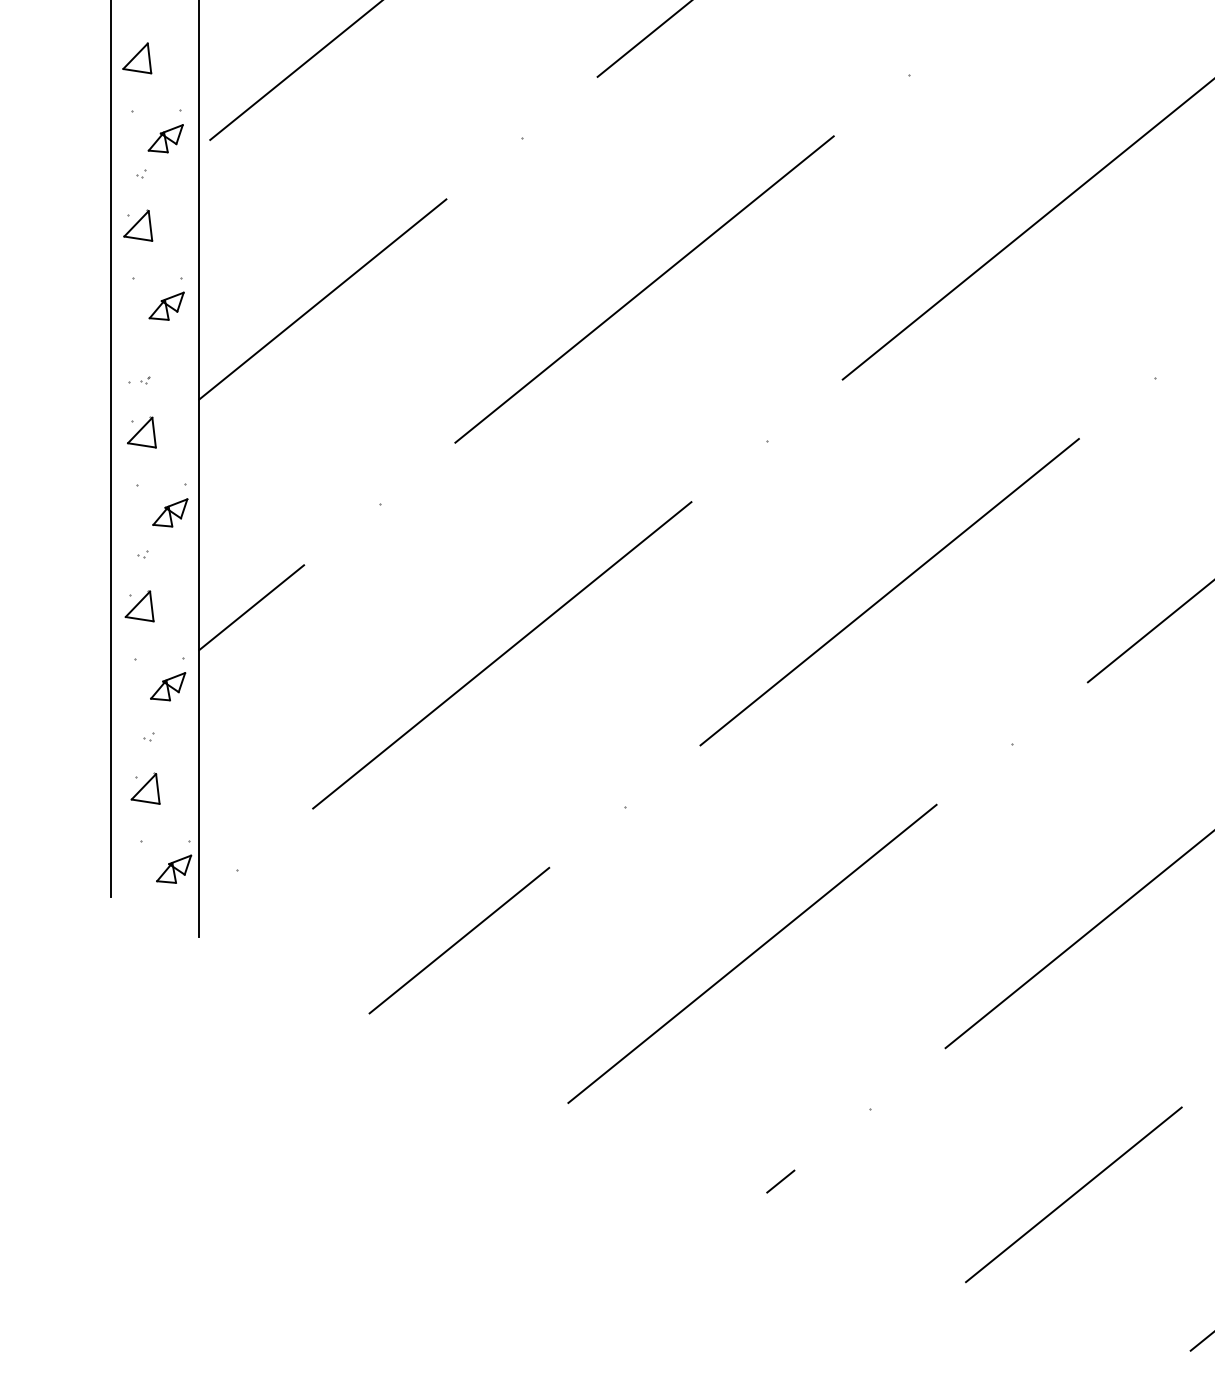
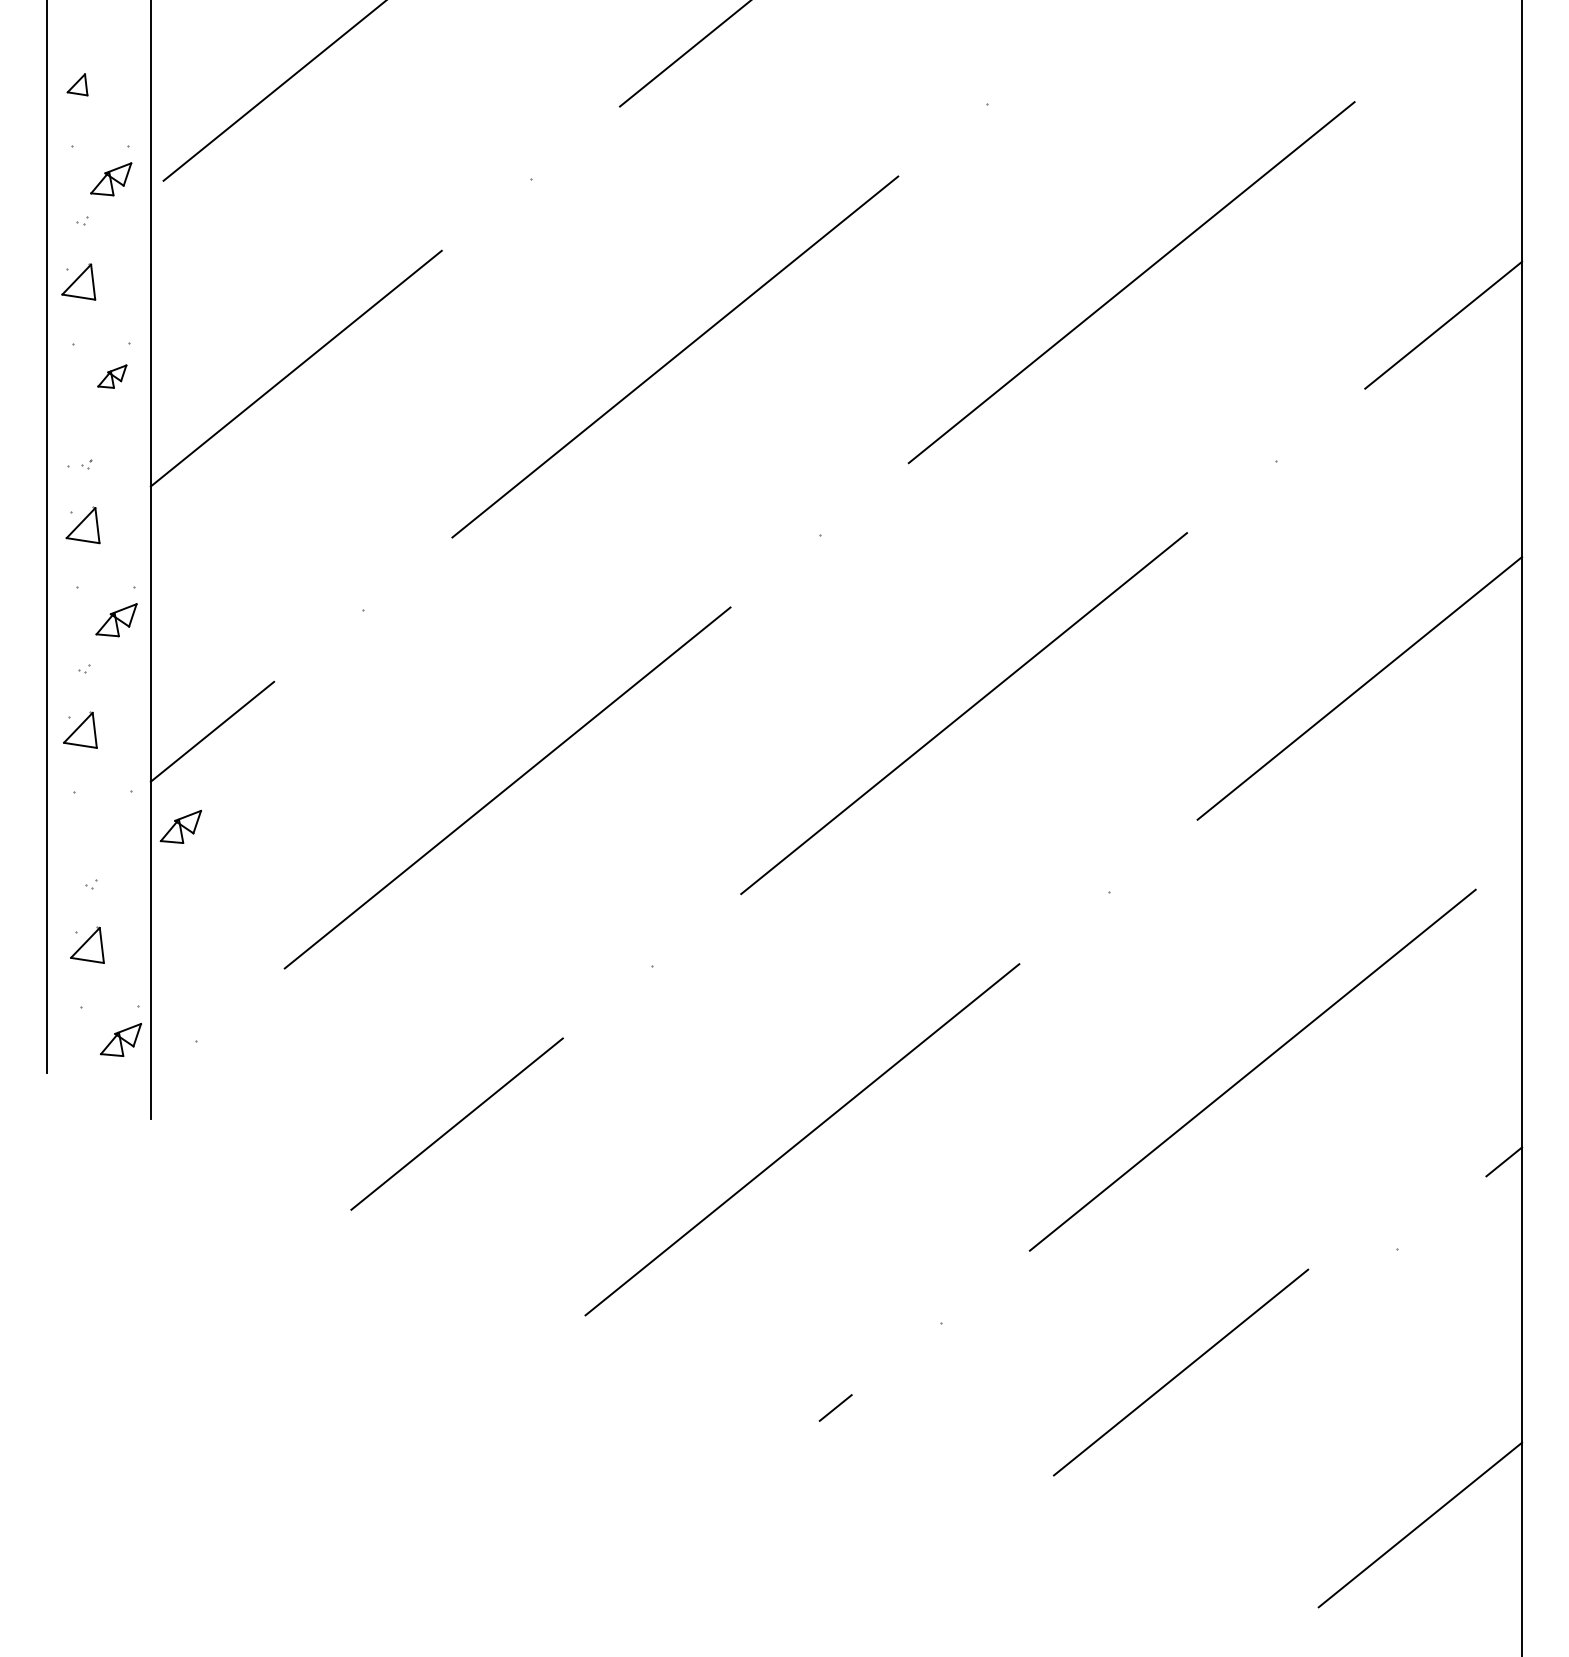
part: (137, 58) -> (77, 84), size x0.6
part: (166, 306) -> (112, 376), size x0.7
part: (167, 686) -> (180, 826), moved
line: (1073, 1194) -> (1180, 1372), moved

